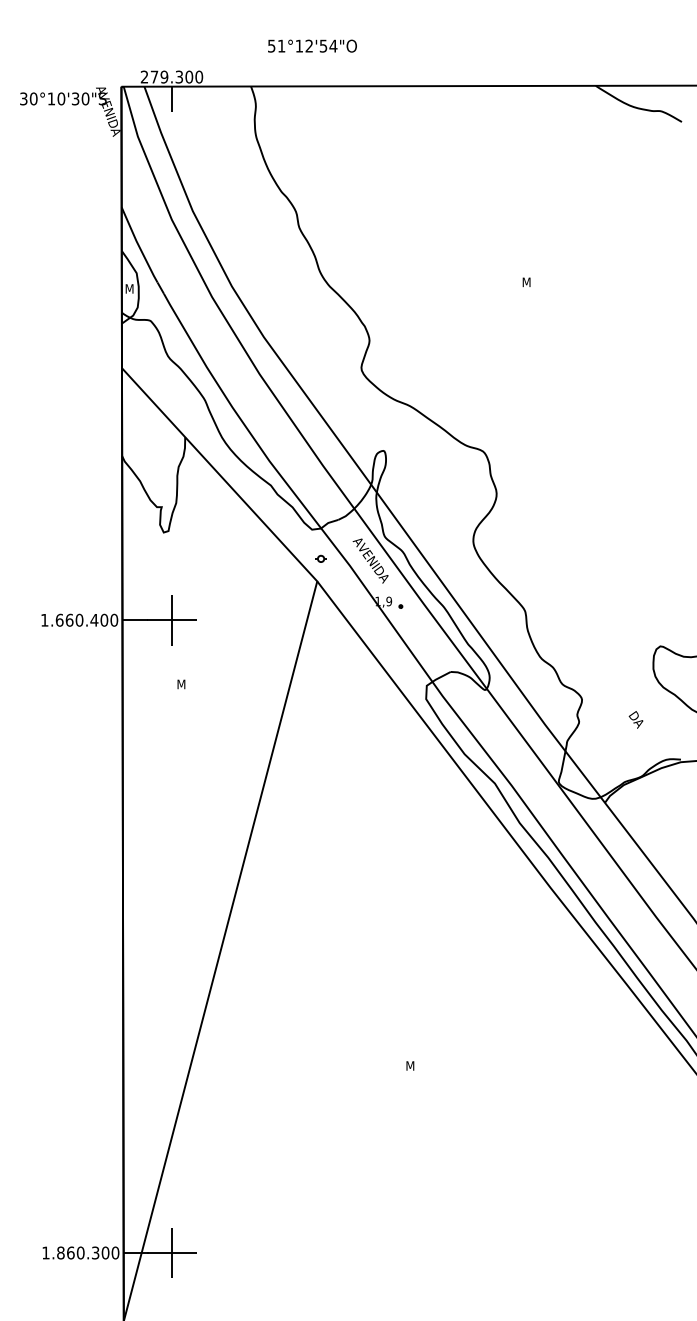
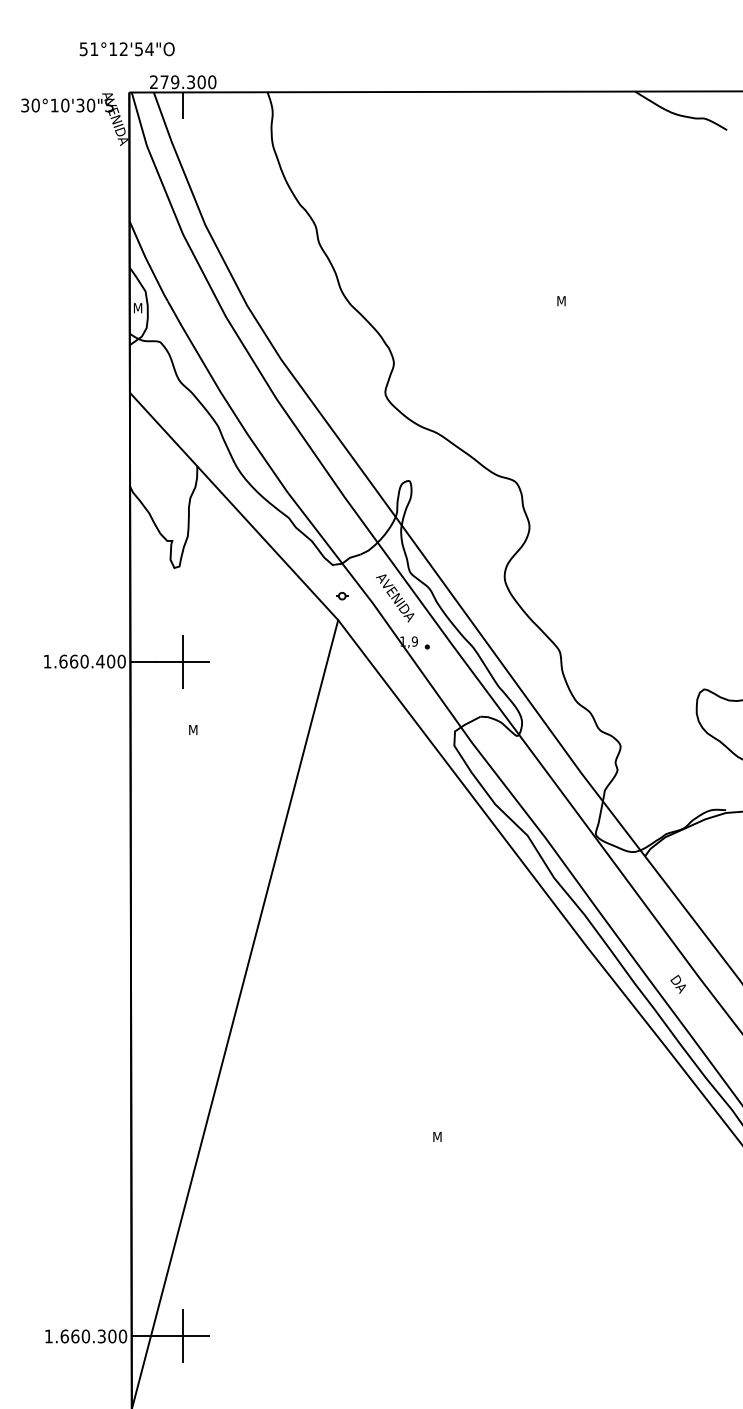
text: (312, 45) -> (127, 48), moved
text: (635, 719) -> (677, 983), moved
text: (60, 1252) -> (64, 1335), 1.860.300 -> 1.660.300

